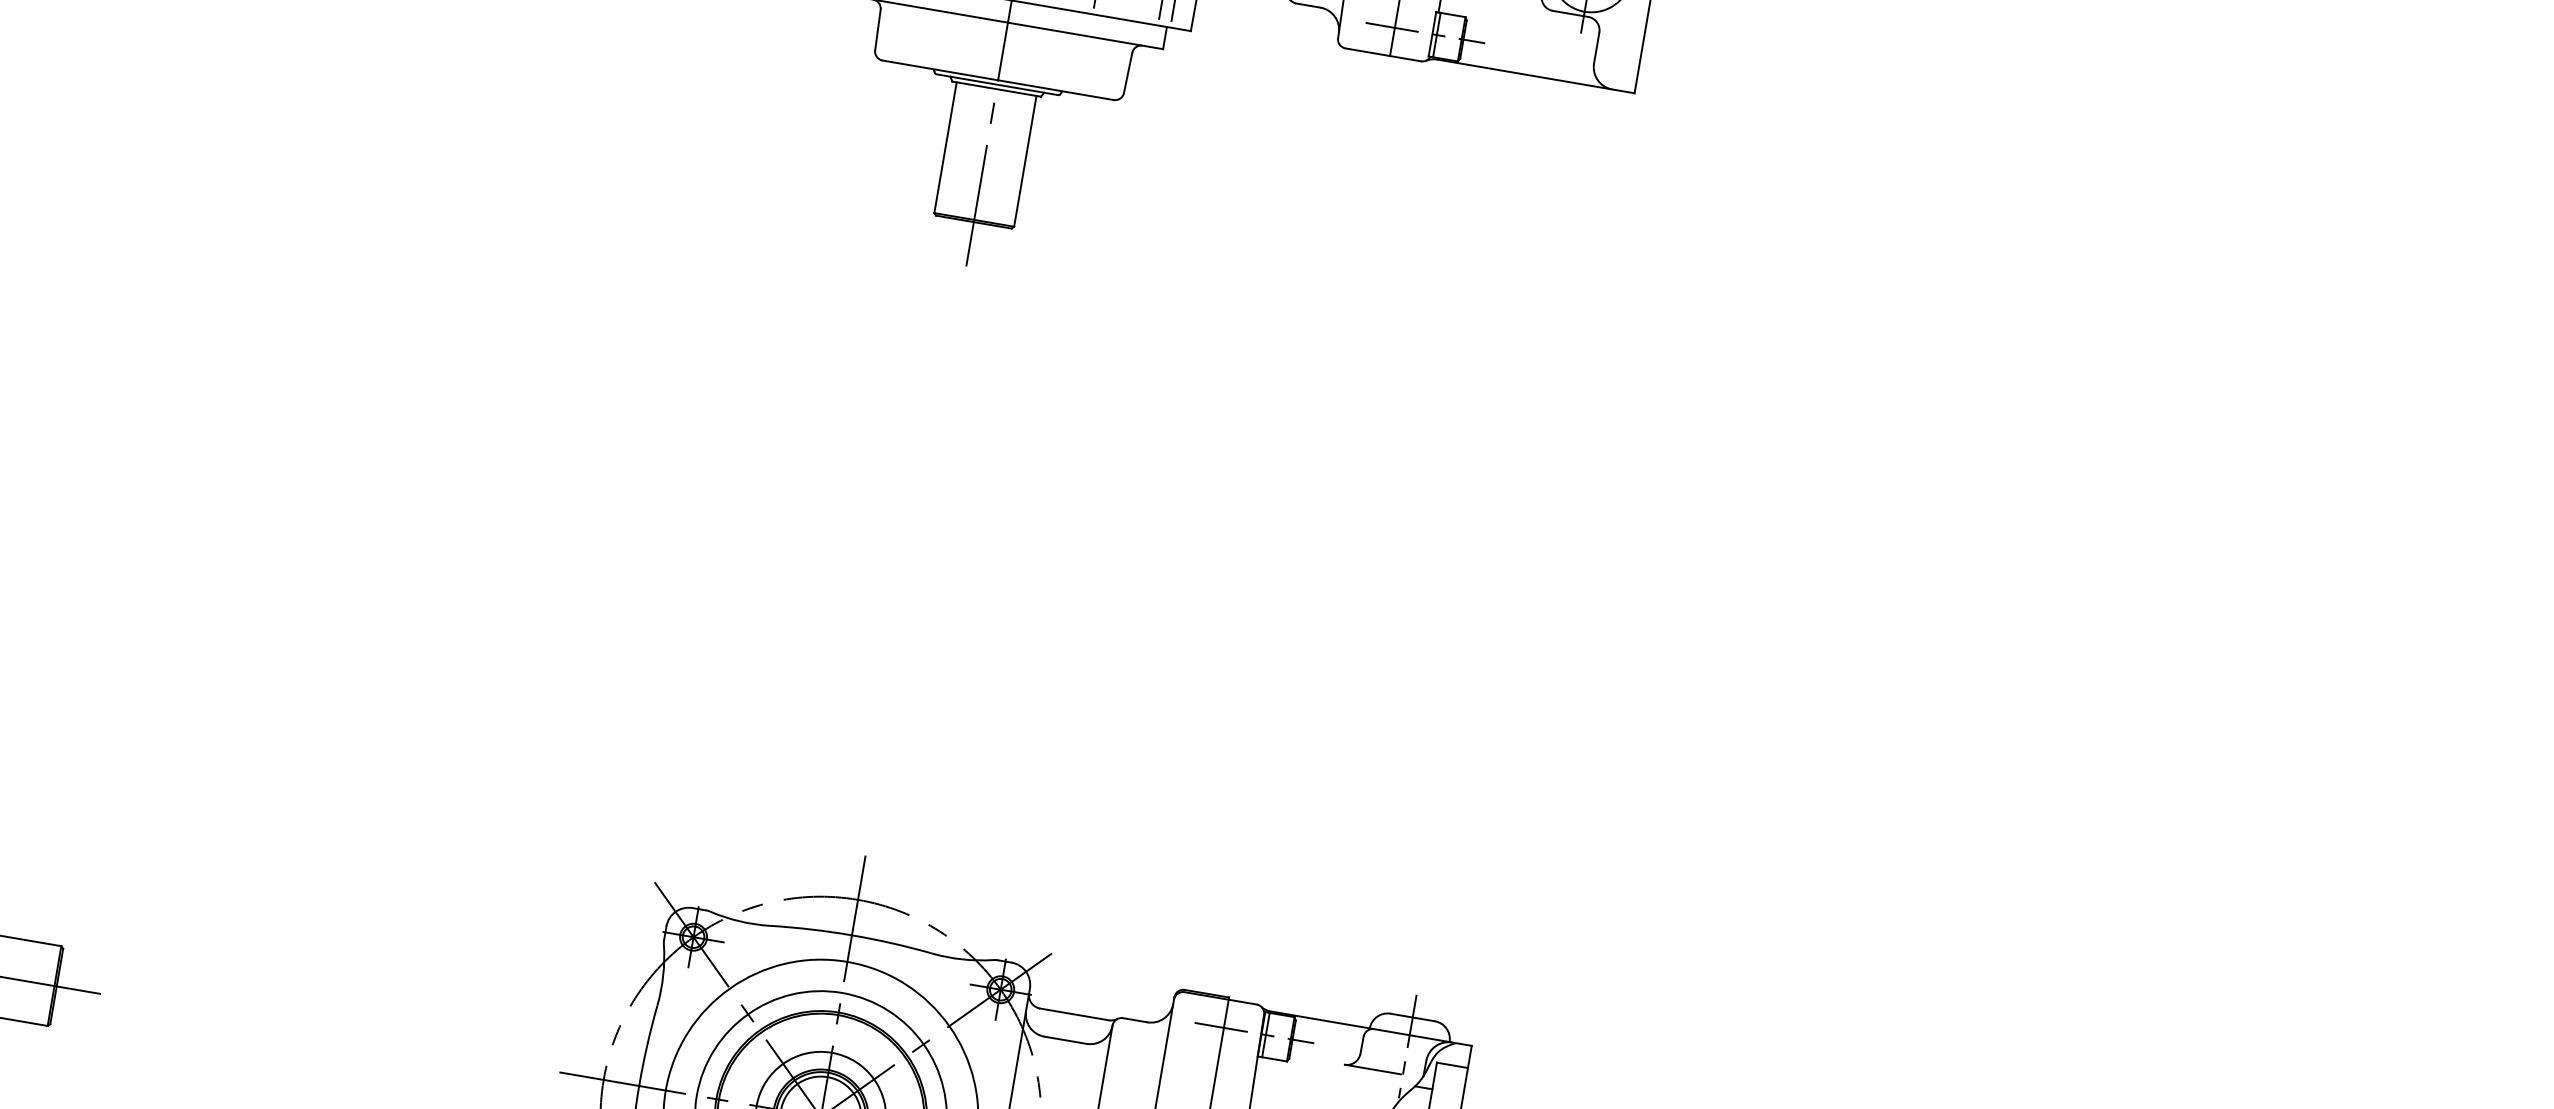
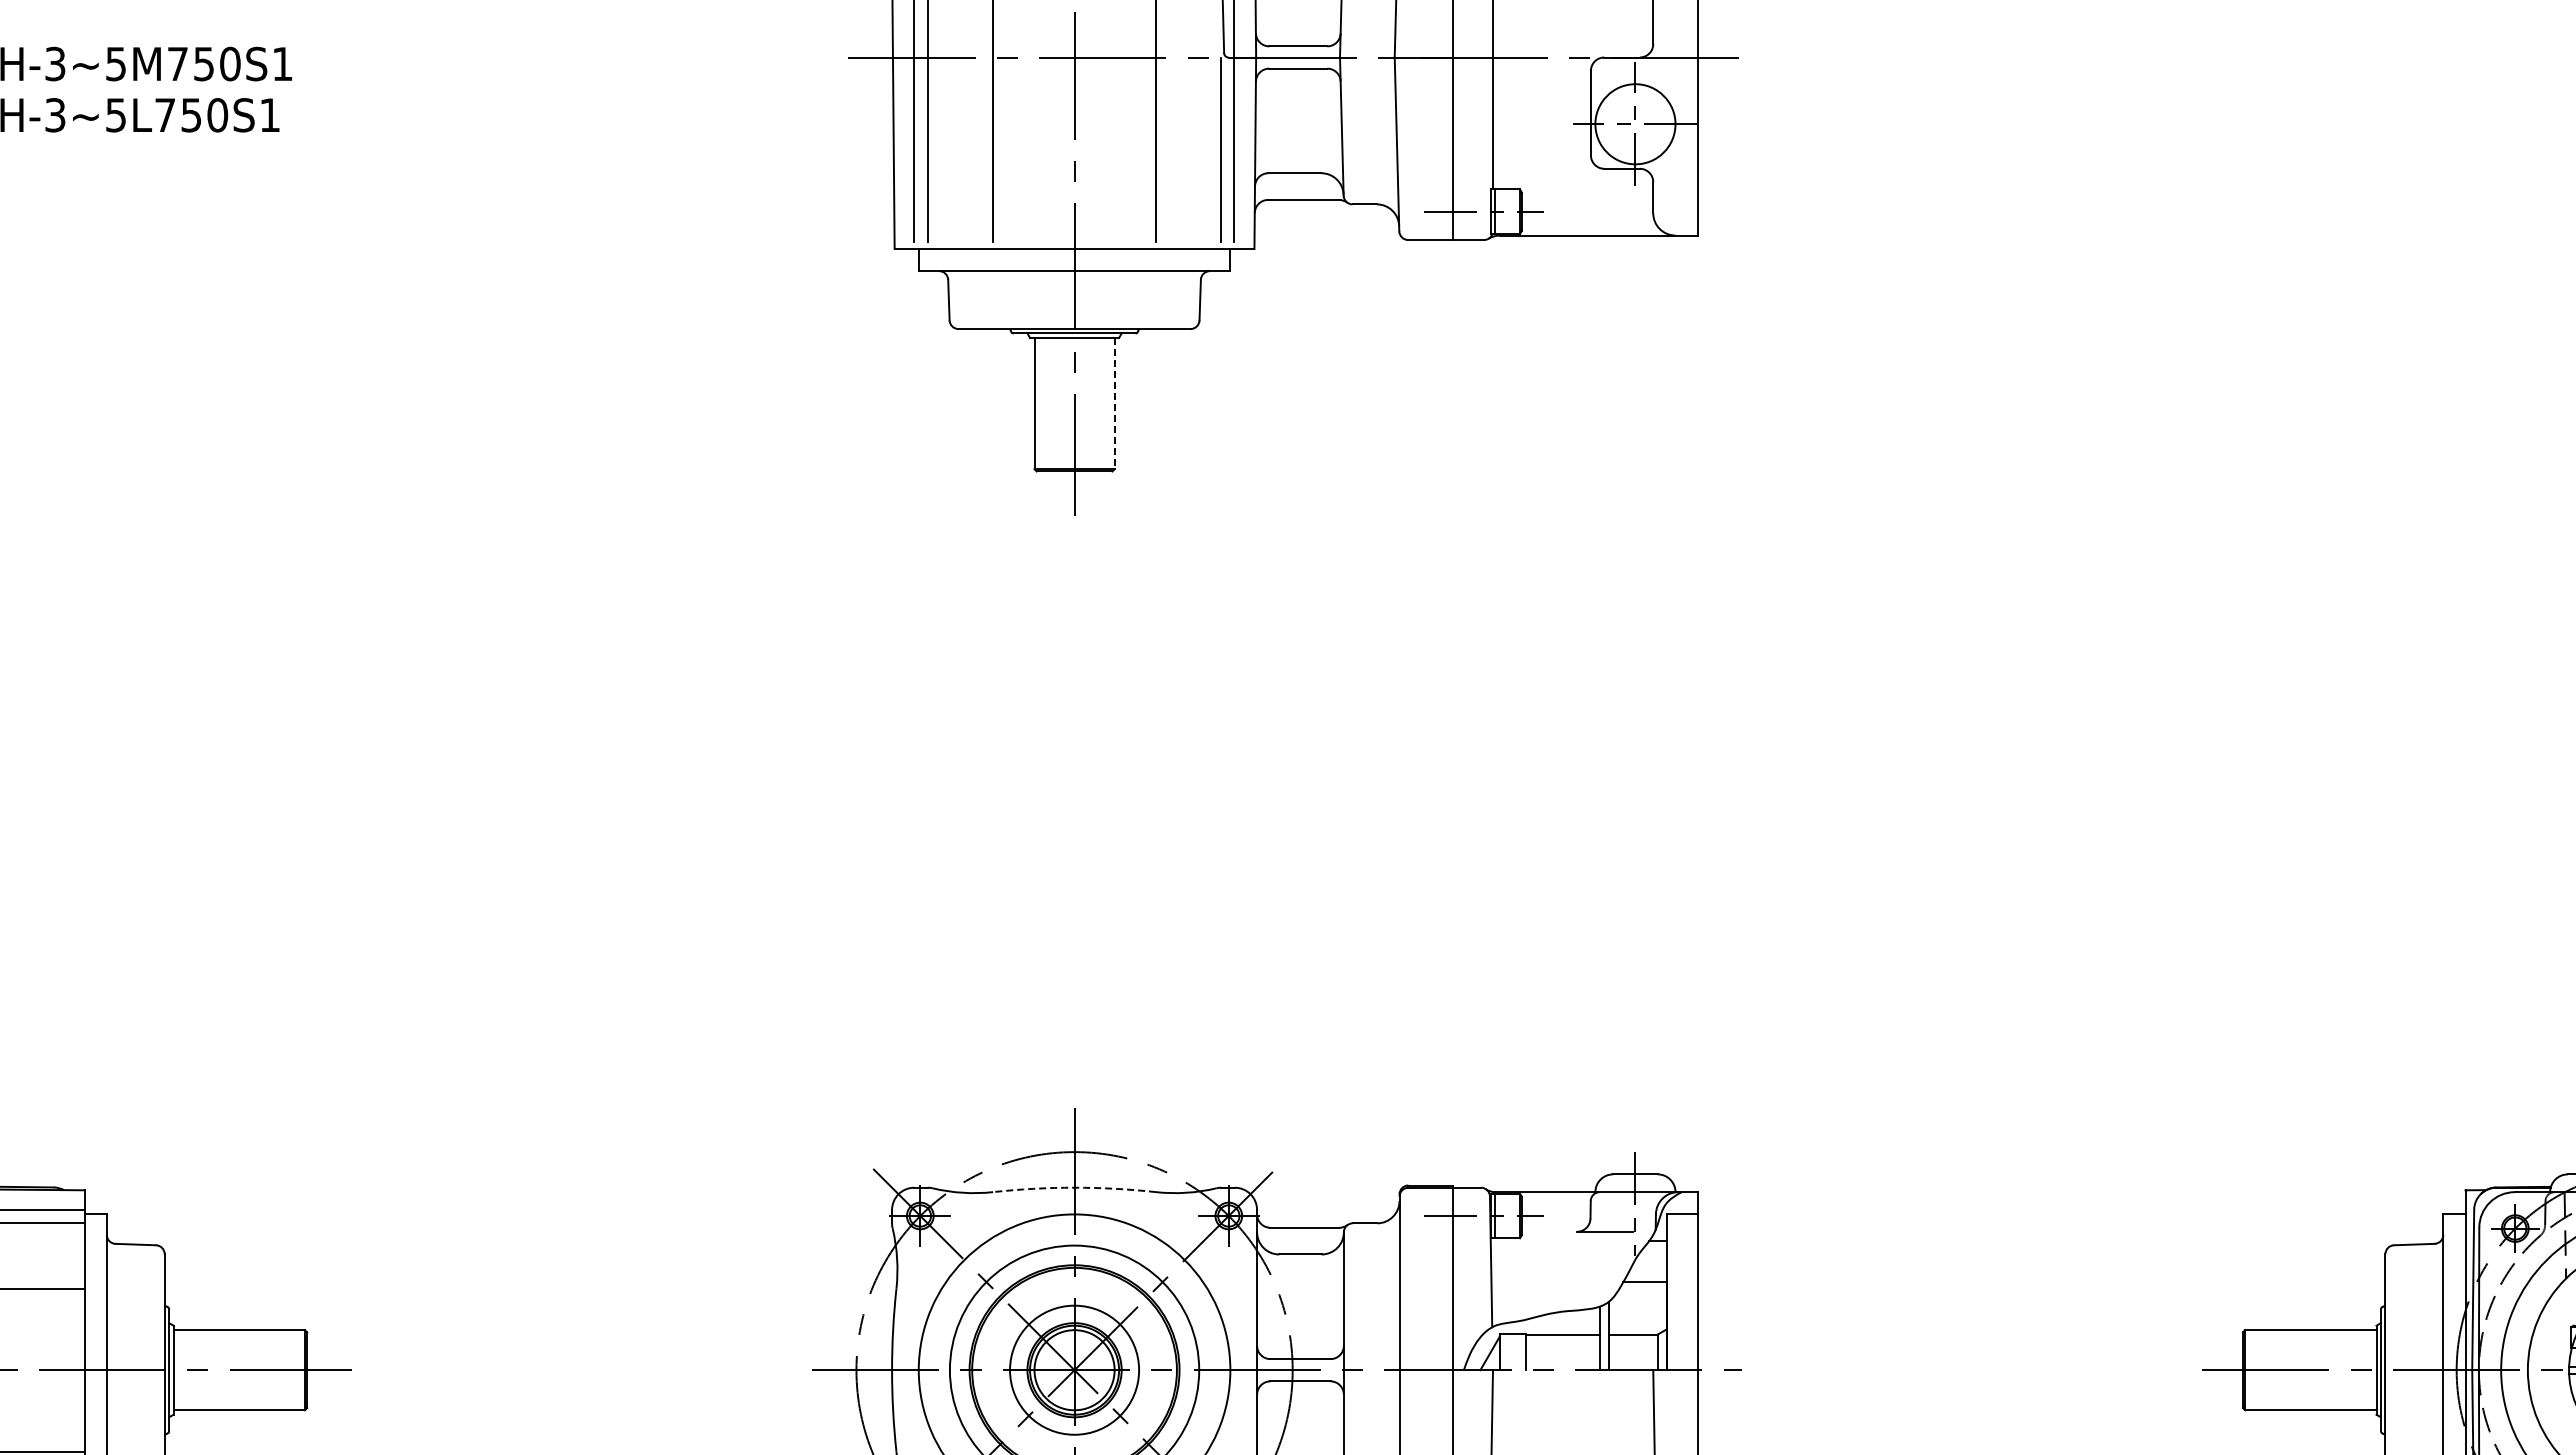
line: (1025, 161) -> (1114, 403), solid -> dashed
arc: (851, 935) -> (1074, 1187), solid -> dashed

